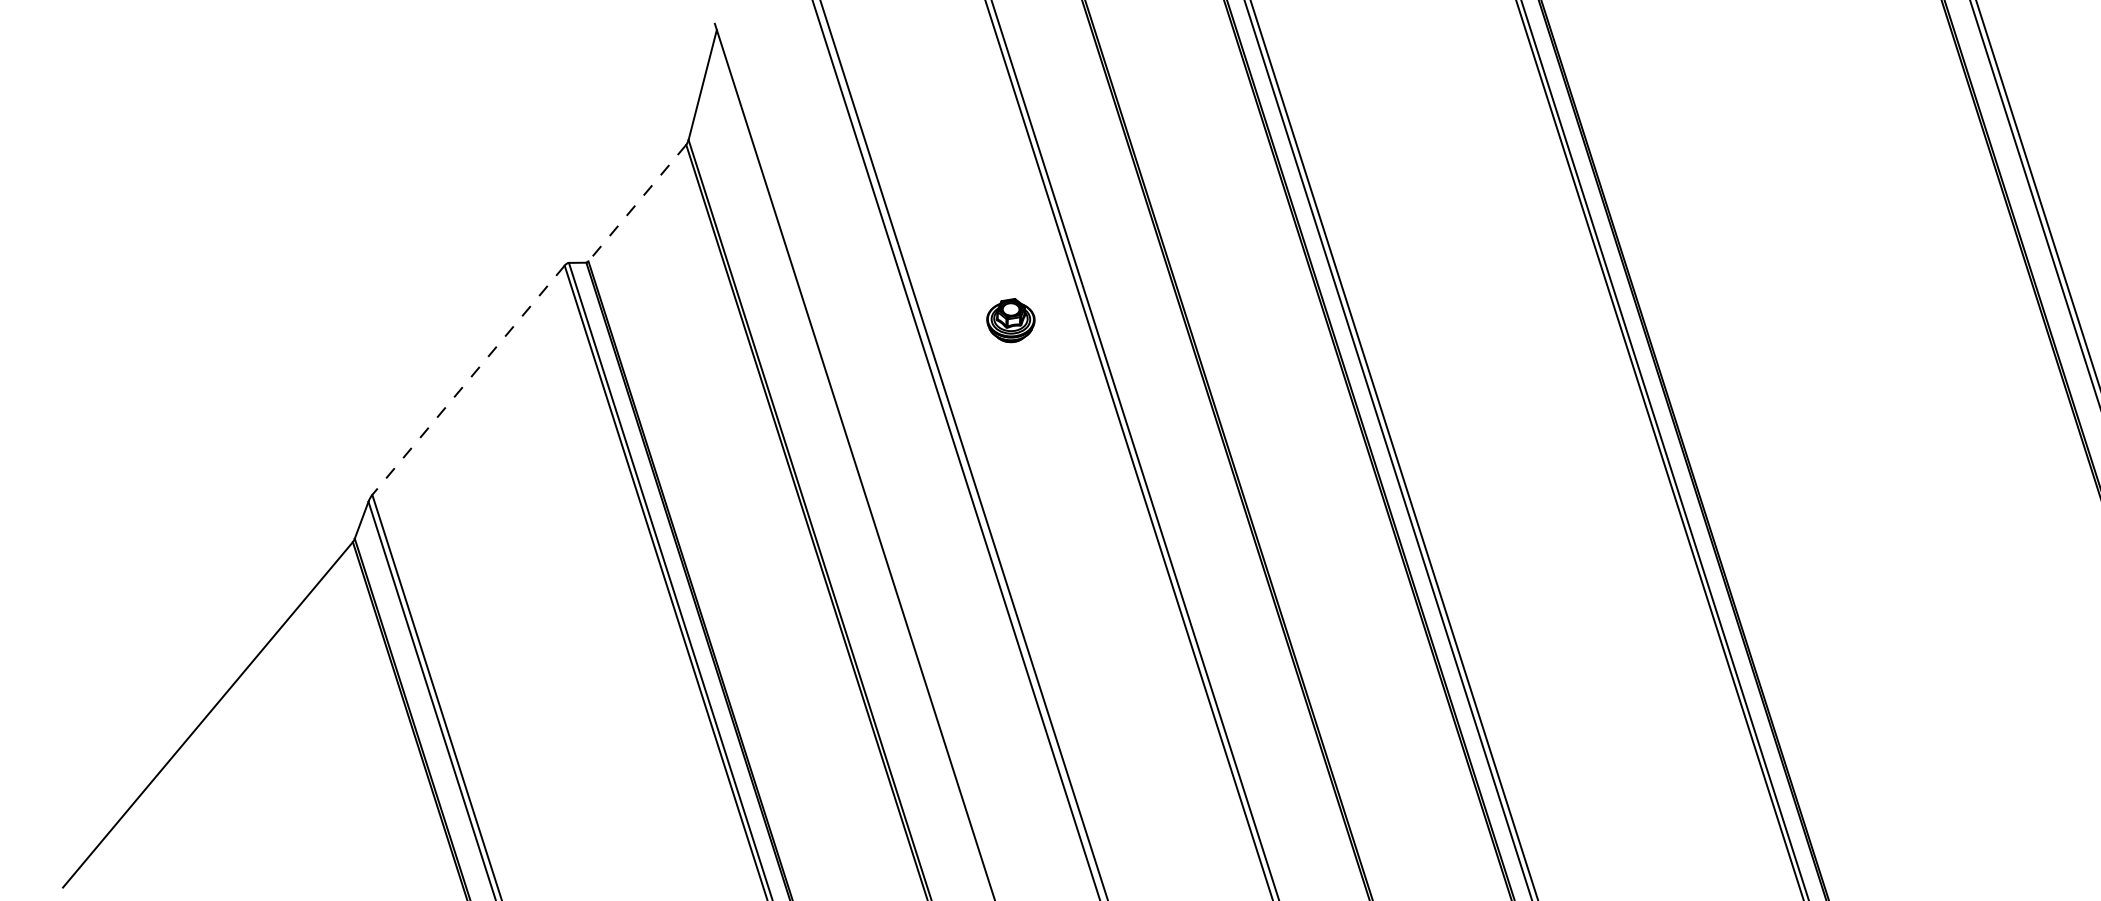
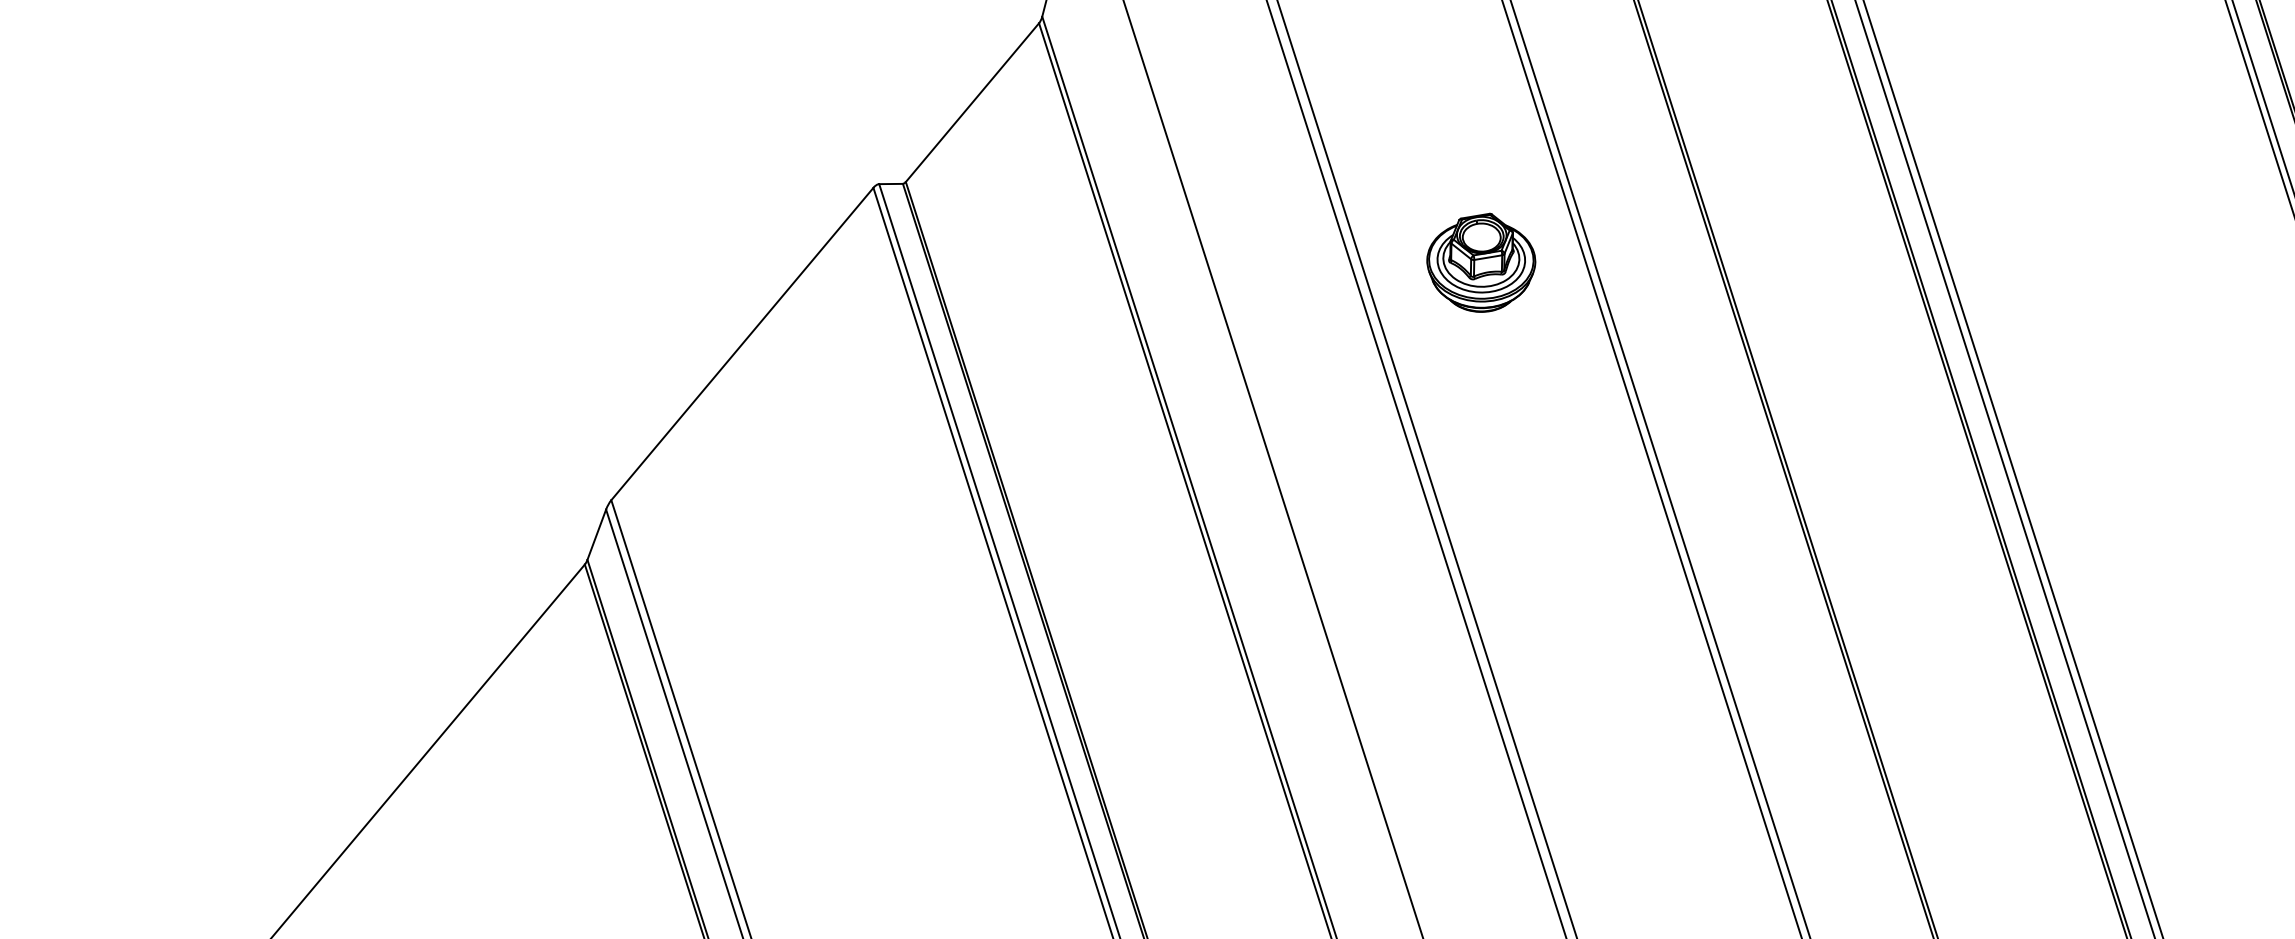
line: (637, 203) -> (972, 103), dashed -> solid
part: (1010, 320) -> (1480, 262), size x1.67
line: (468, 380) -> (742, 344), dashed -> solid

